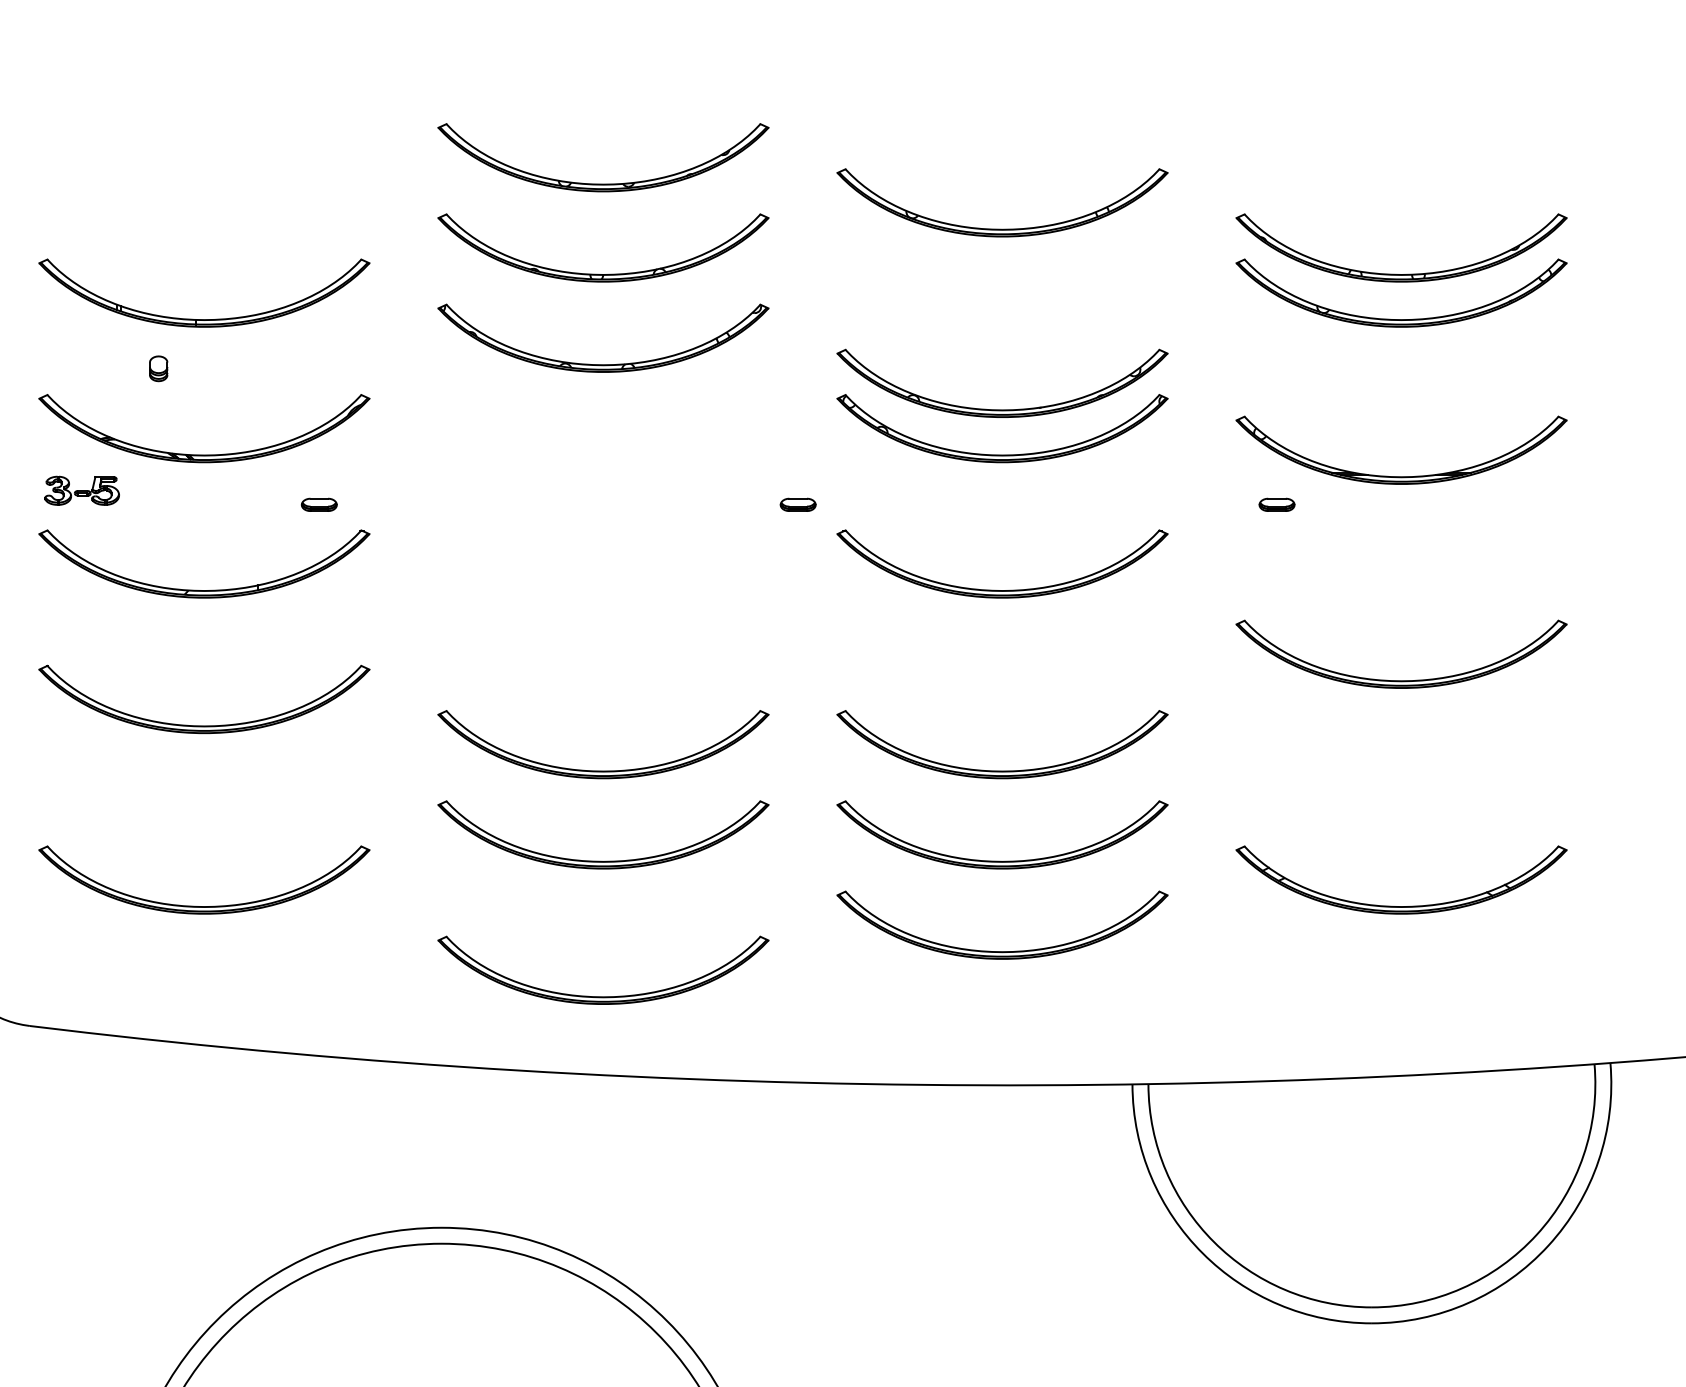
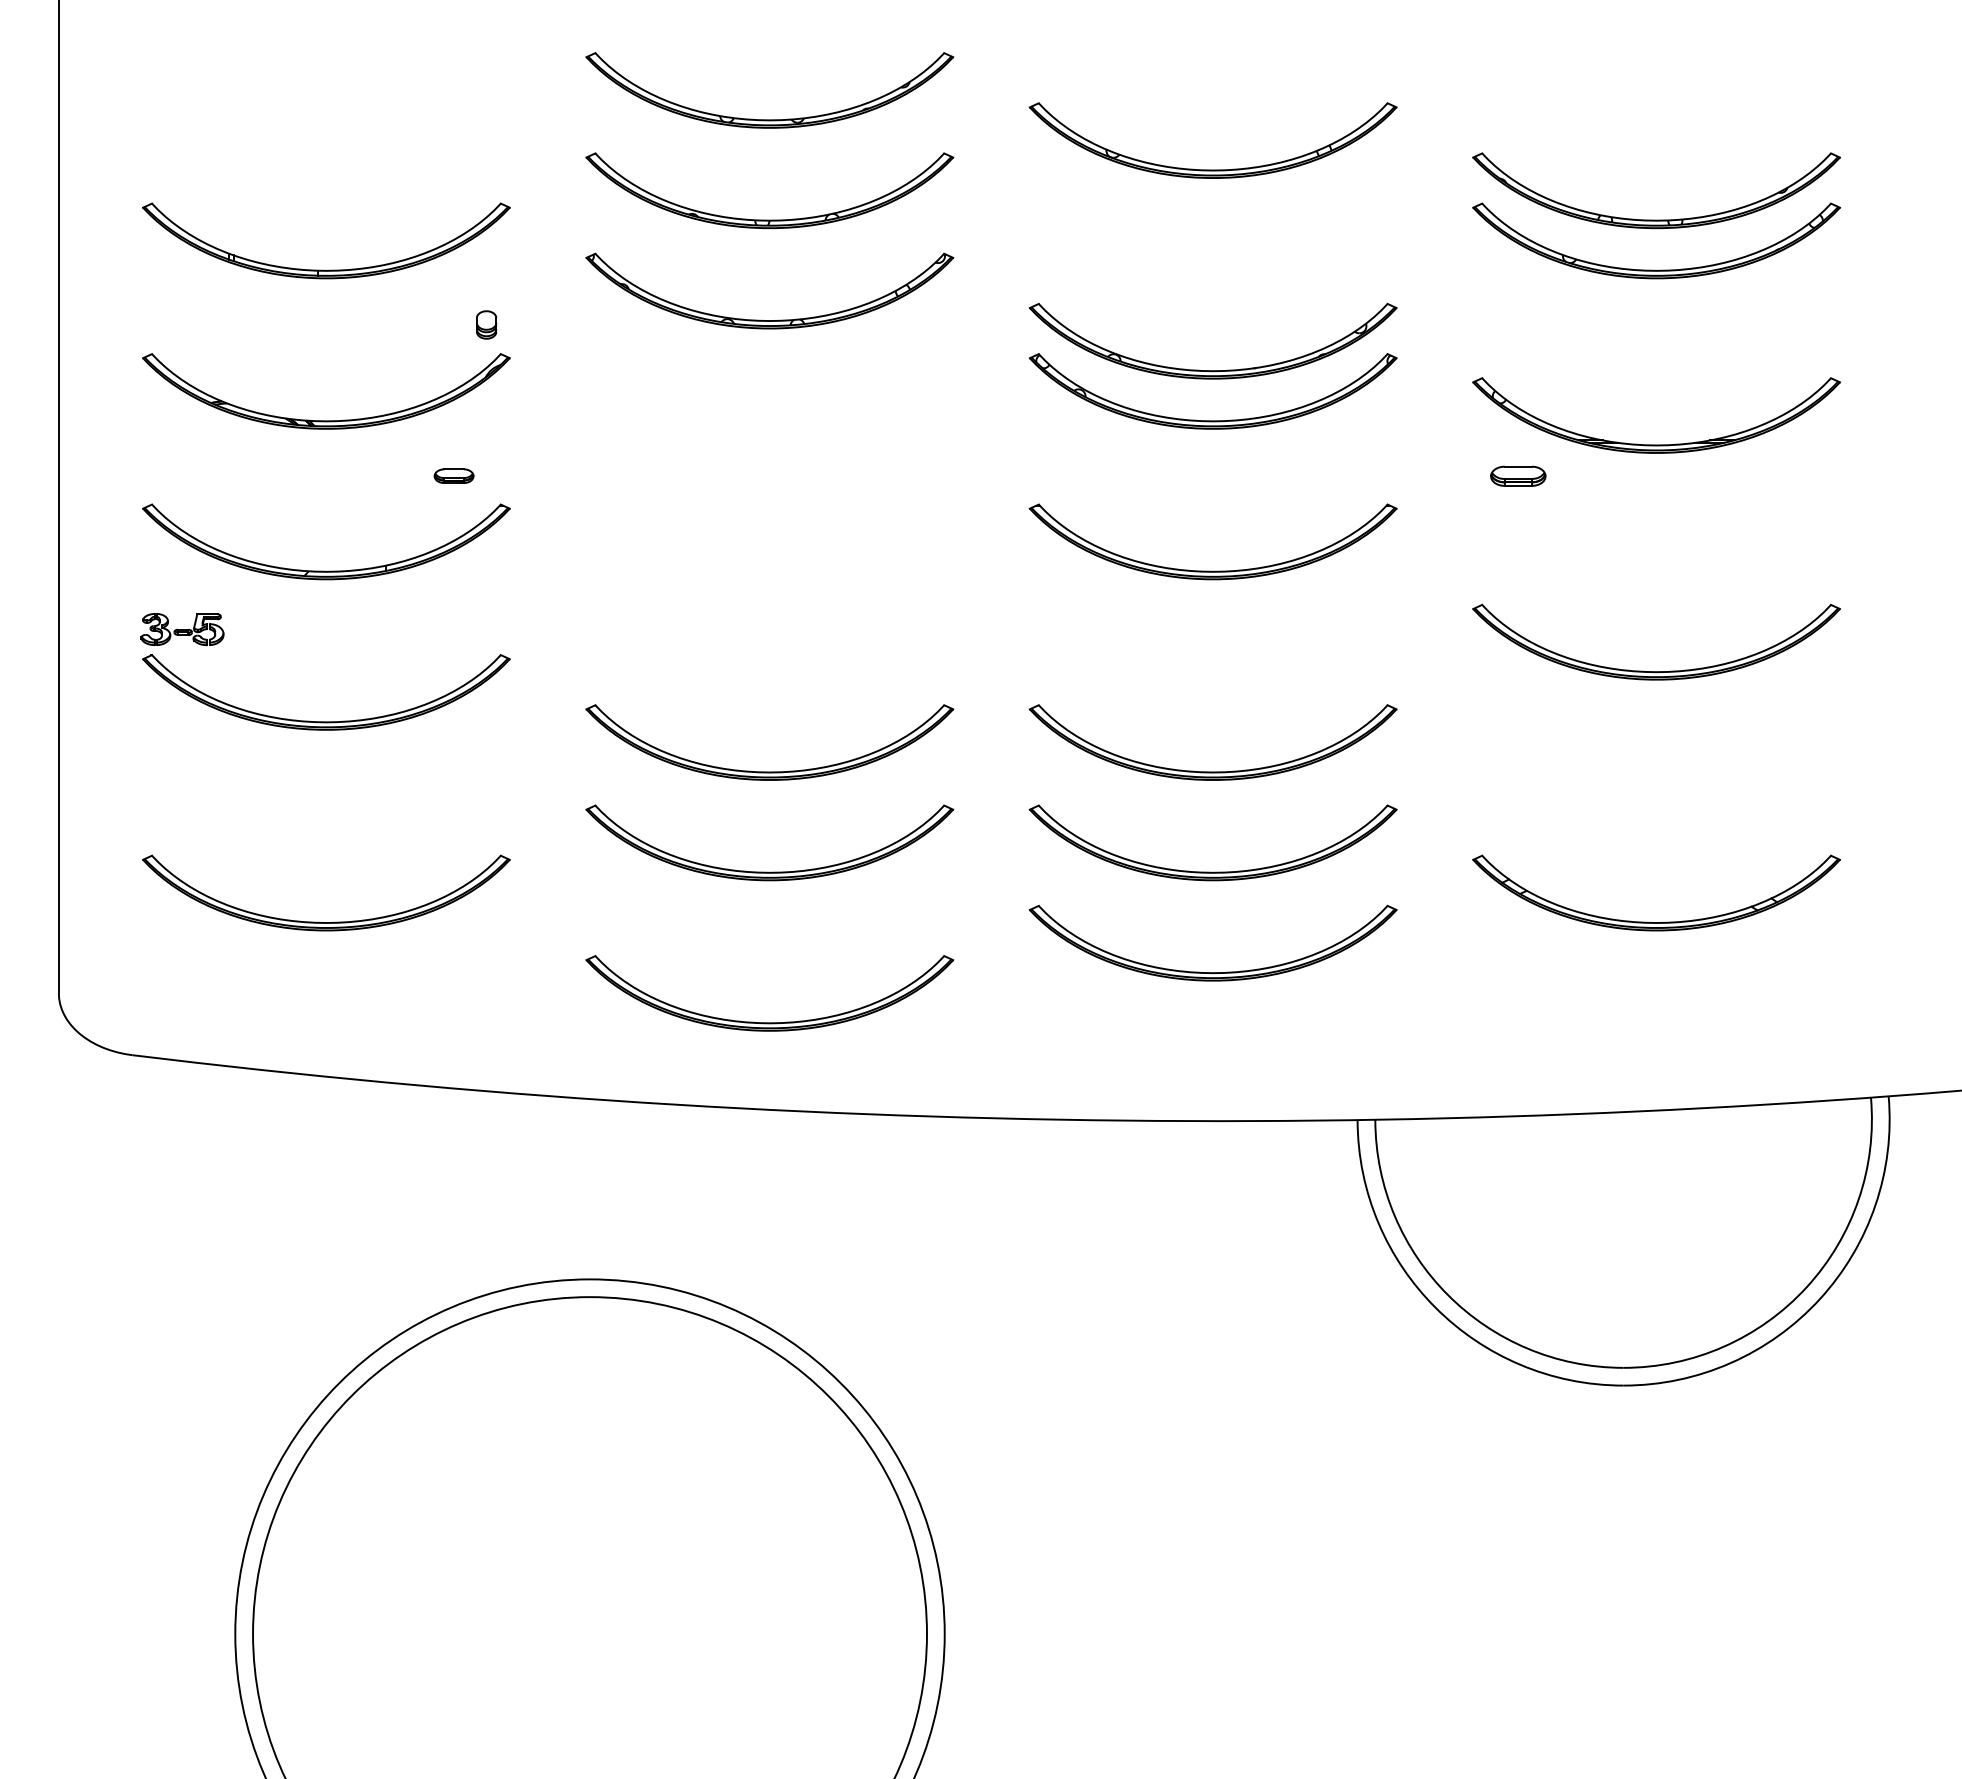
part: (158, 368) -> (486, 324), moved
part: (82, 490) -> (182, 629), moved
part: (797, 504) -> (985, 475), removed
part: (1276, 504) -> (1517, 475), size x1.4

